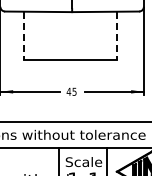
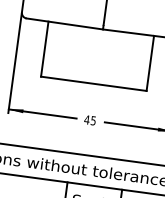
line: (24, 36) -> (44, 49), dashed -> solid
line: (116, 36) -> (149, 64), dashed -> solid

